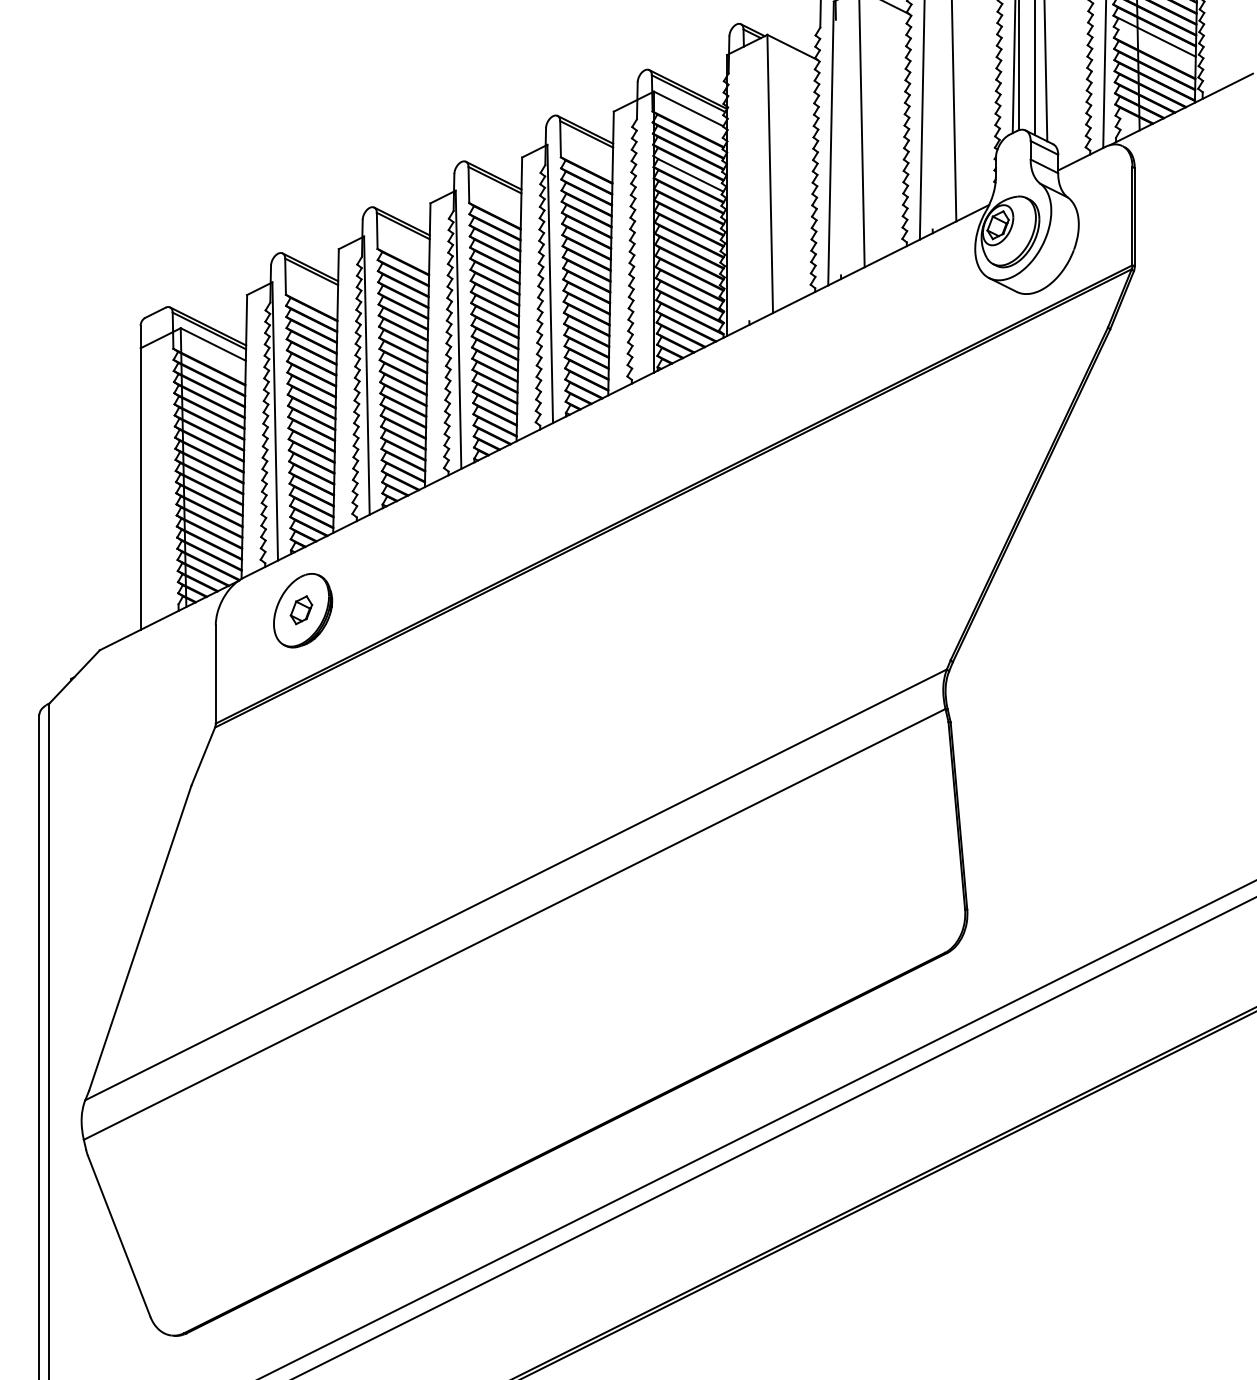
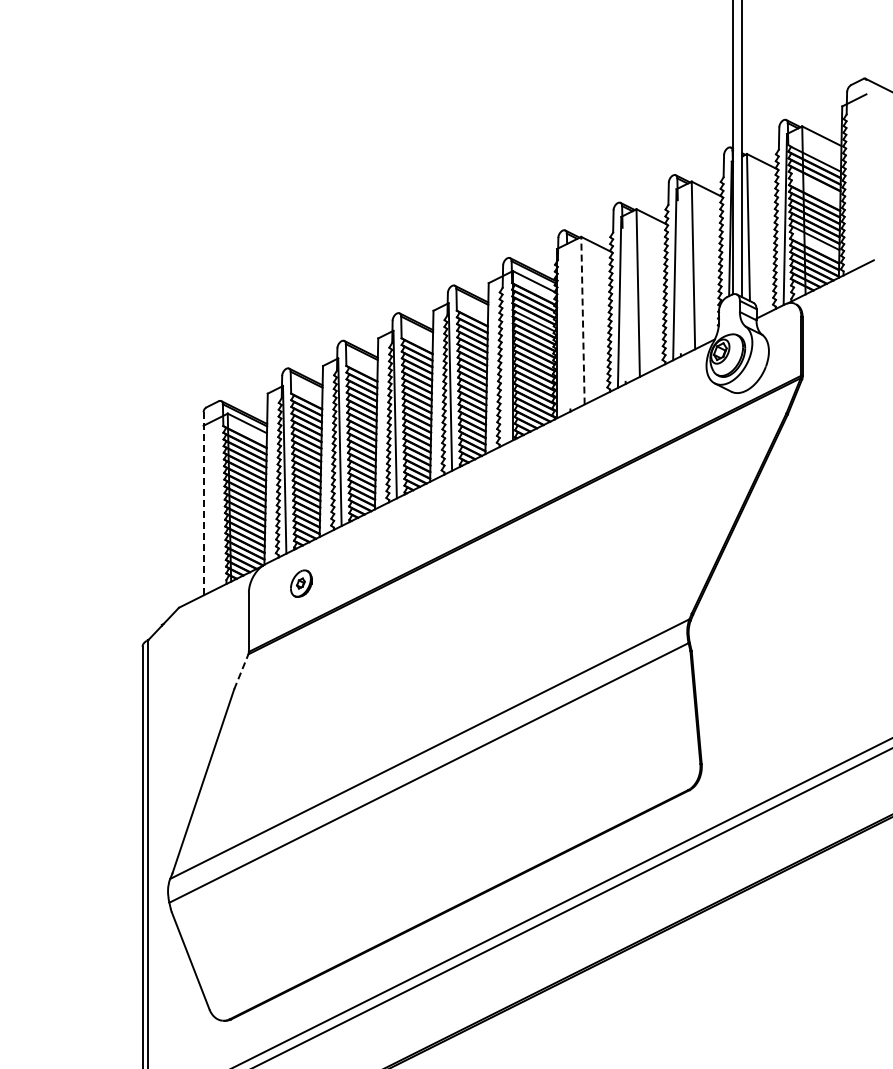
line: (769, 173) -> (582, 320), solid -> dashed
line: (140, 477) -> (203, 503), solid -> dashed
part: (303, 610) -> (301, 583), size x0.6
line: (203, 756) -> (241, 671), solid -> dashed

